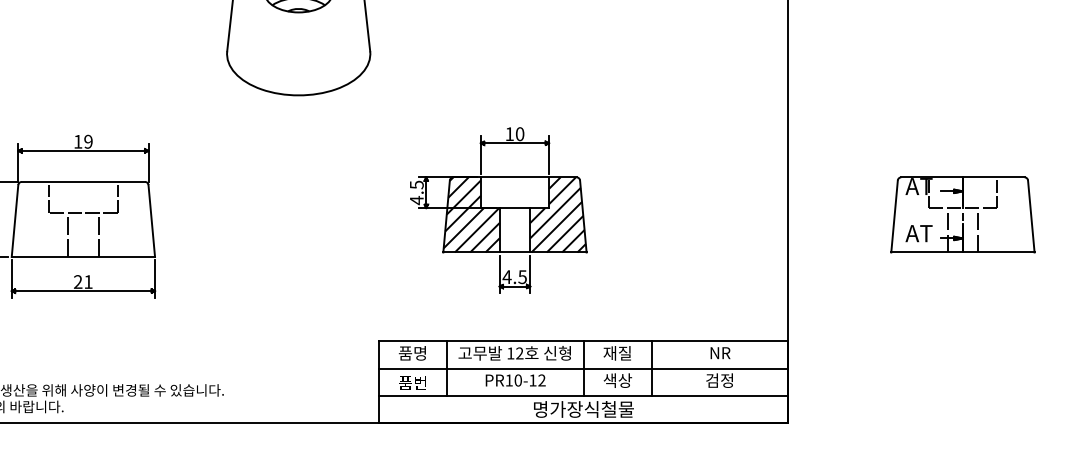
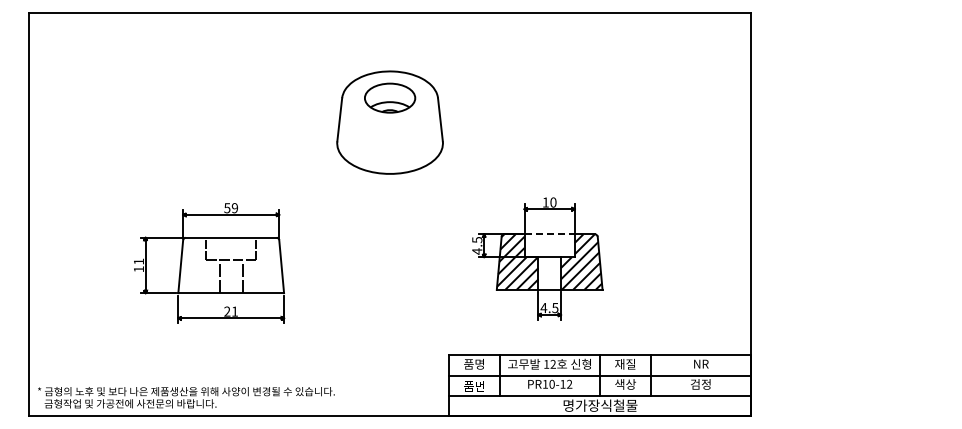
text: (78, 142) -> (227, 208), 19 -> 59
line: (516, 177) -> (550, 234), solid -> dashed
part: (961, 214) -> (879, 261), removed

